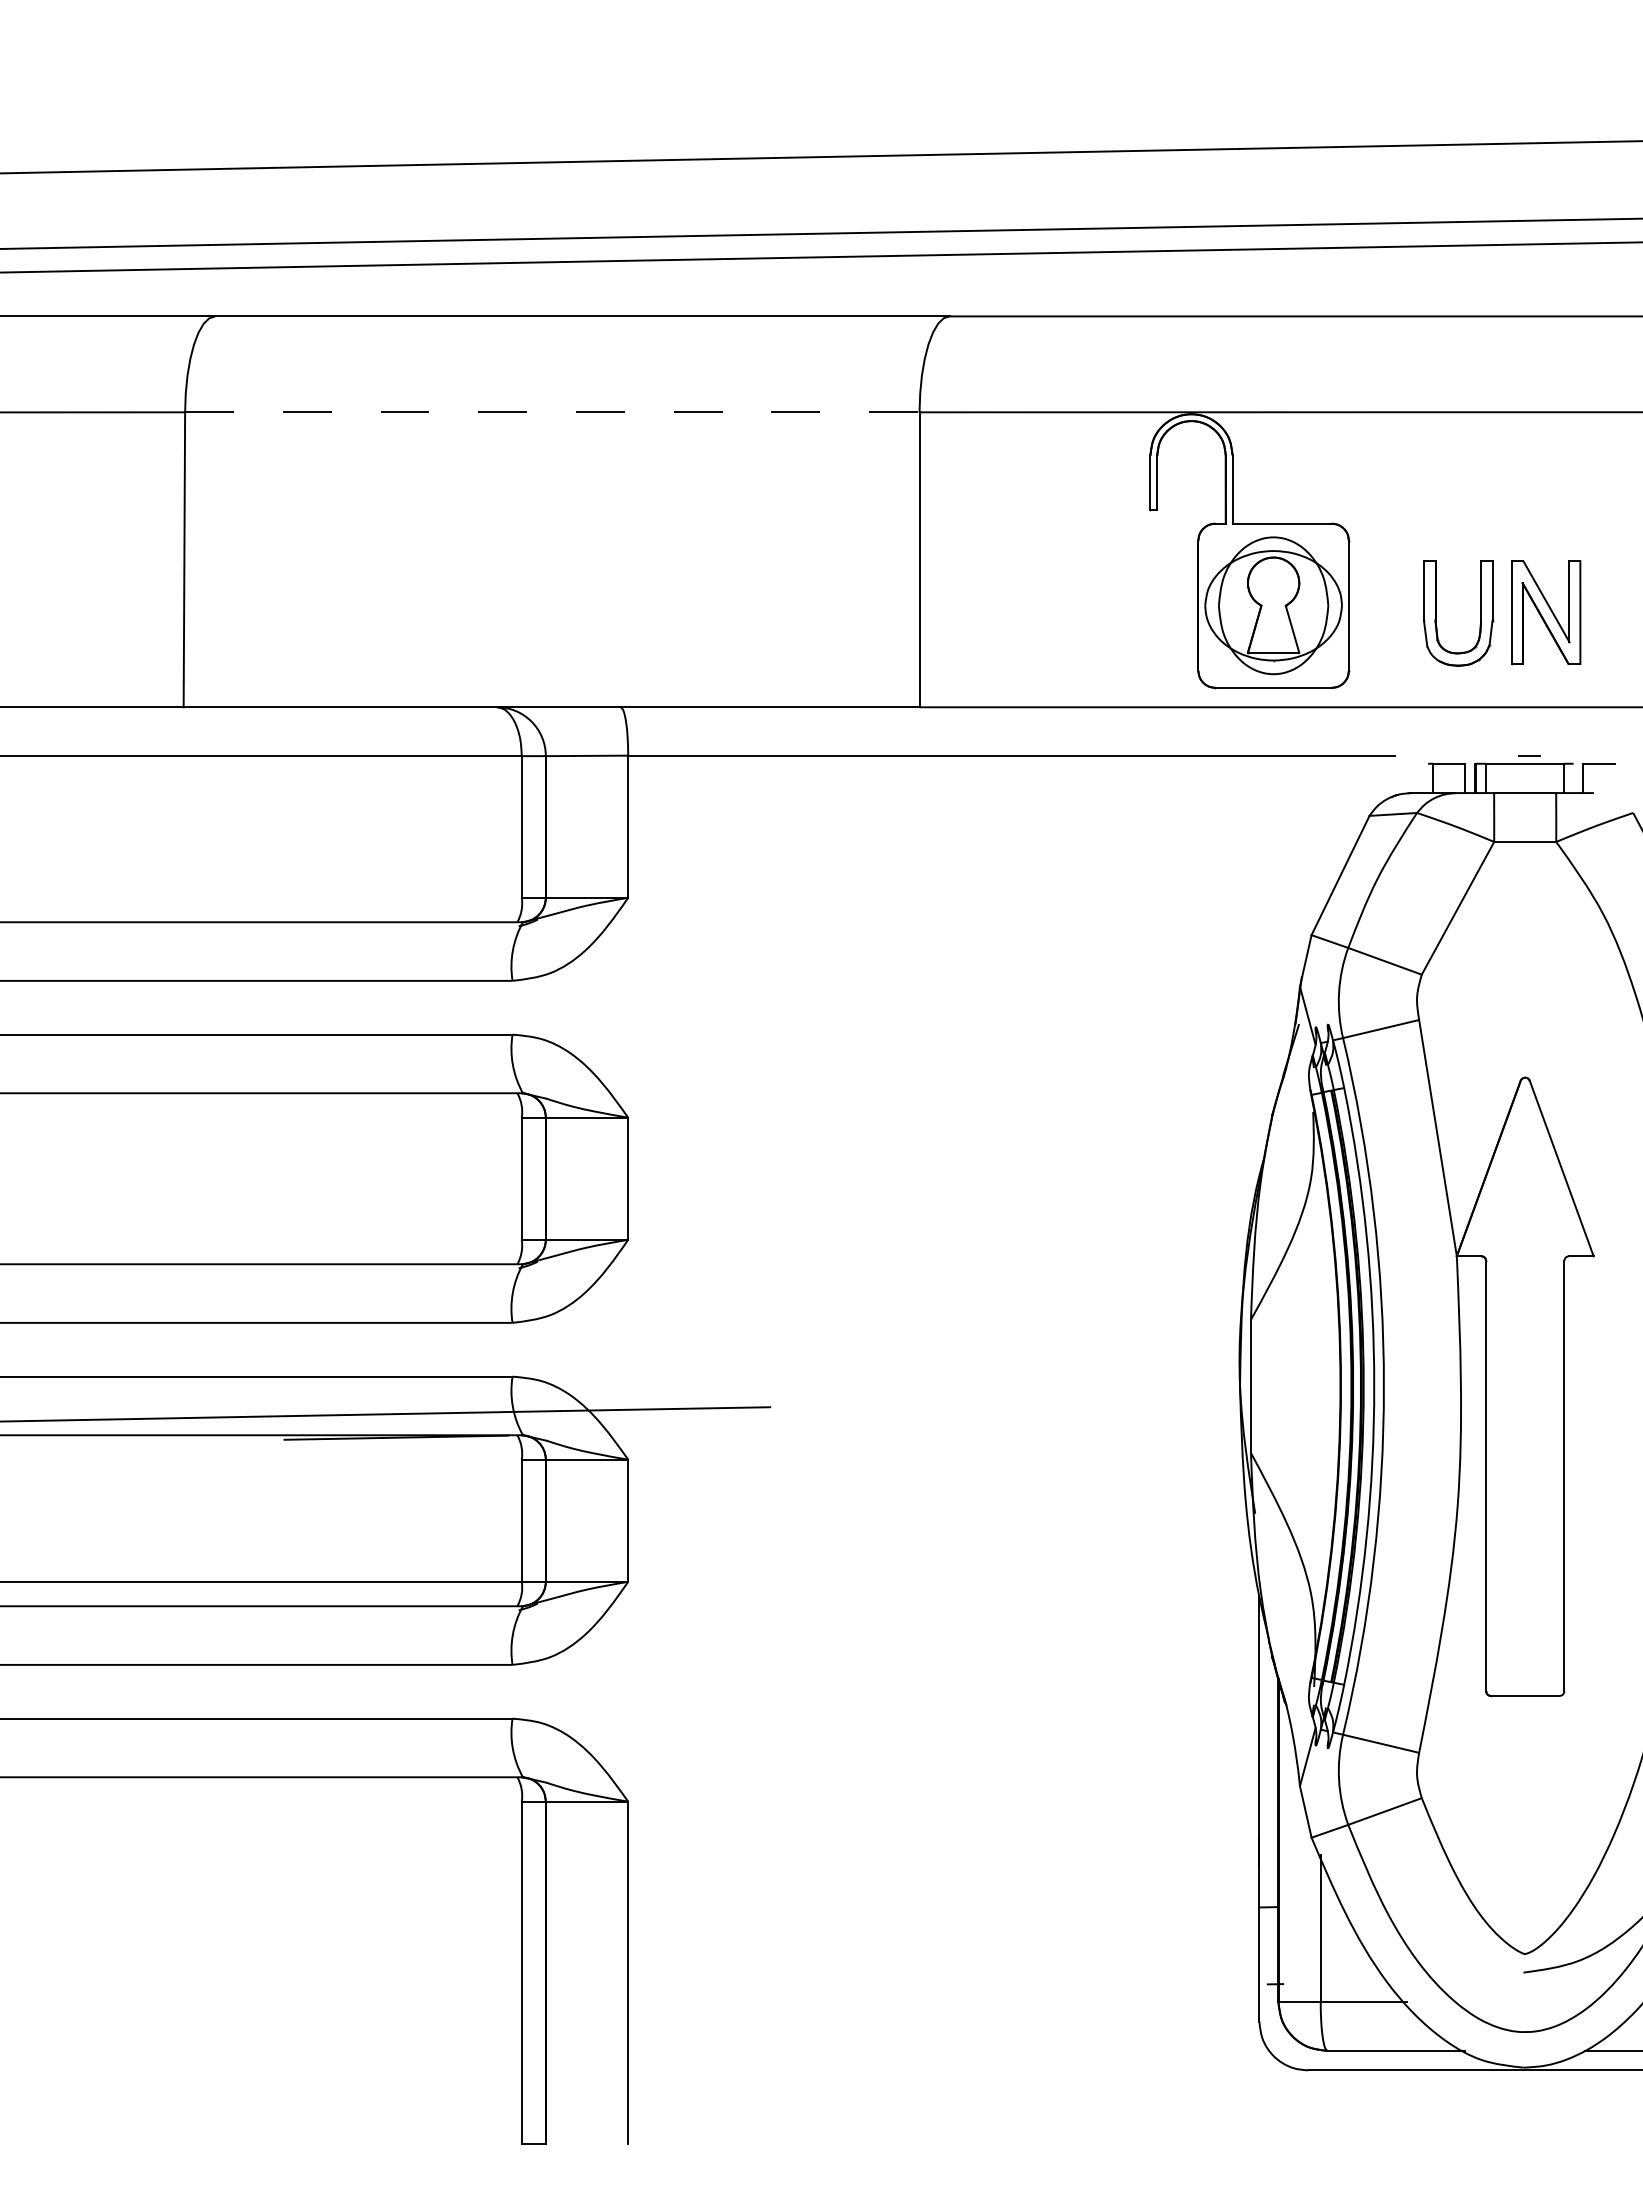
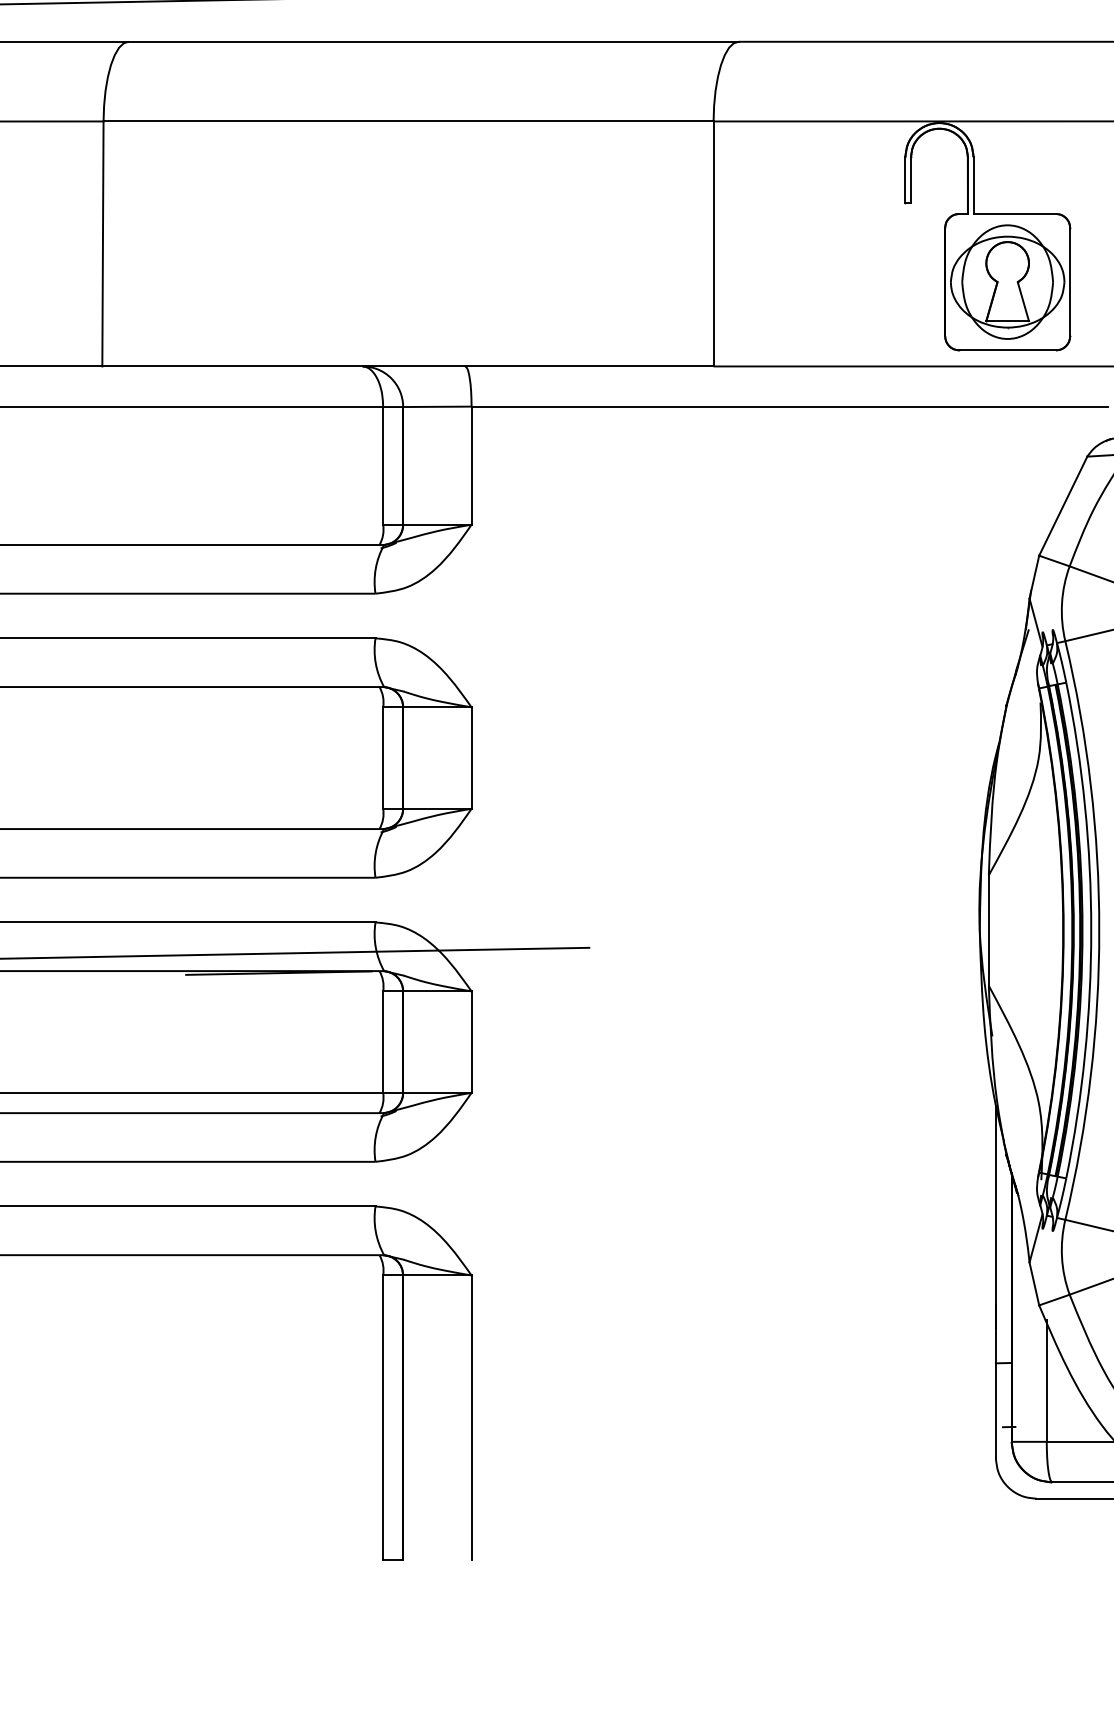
line: (552, 412) -> (408, 121), dashed -> solid

